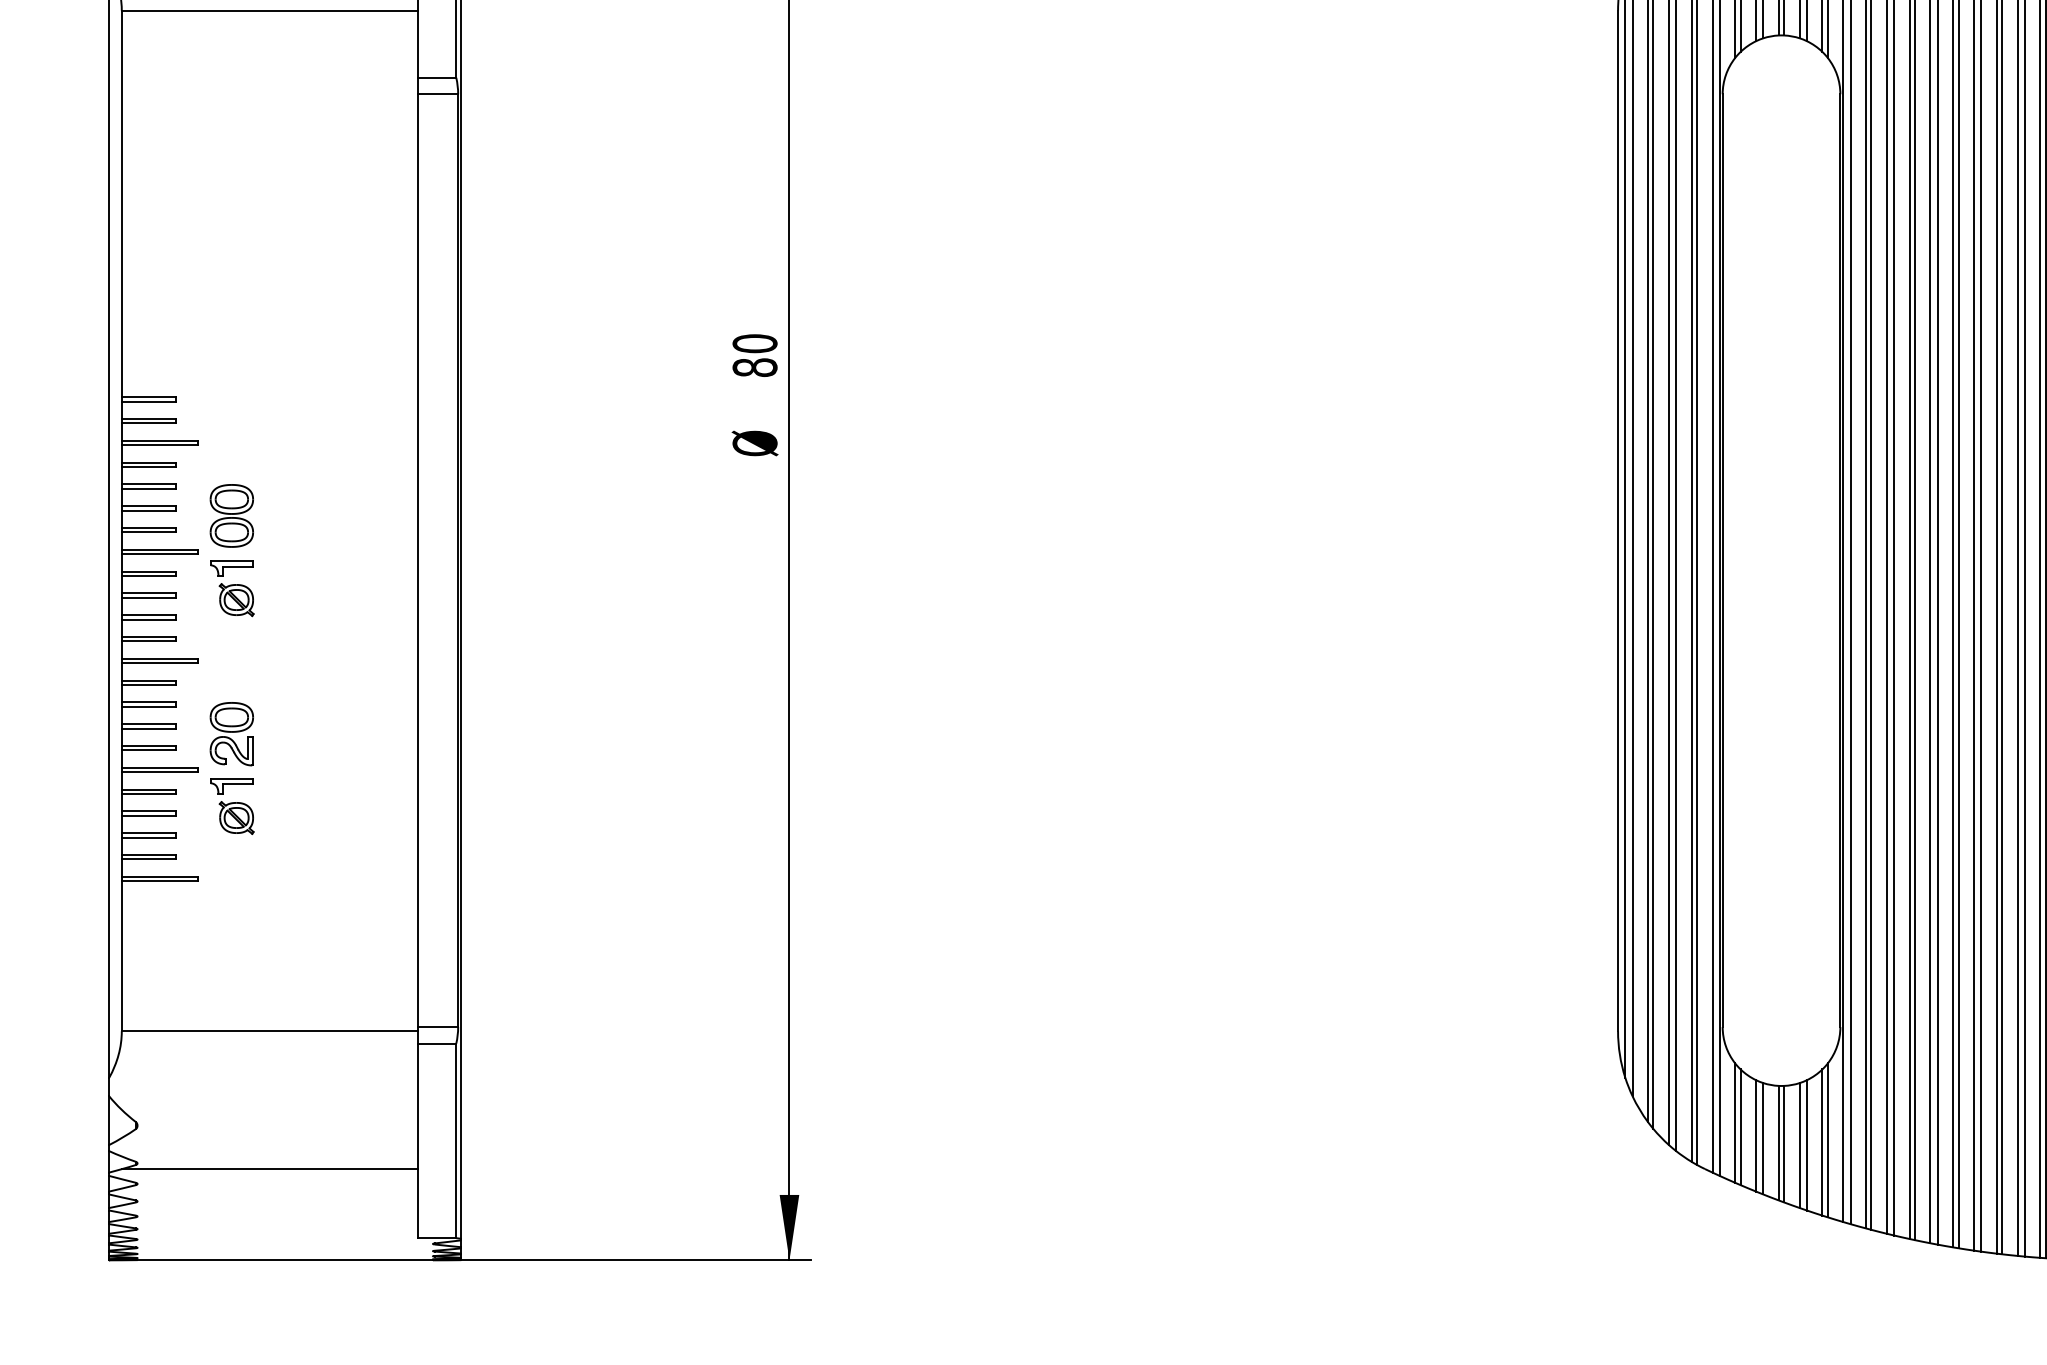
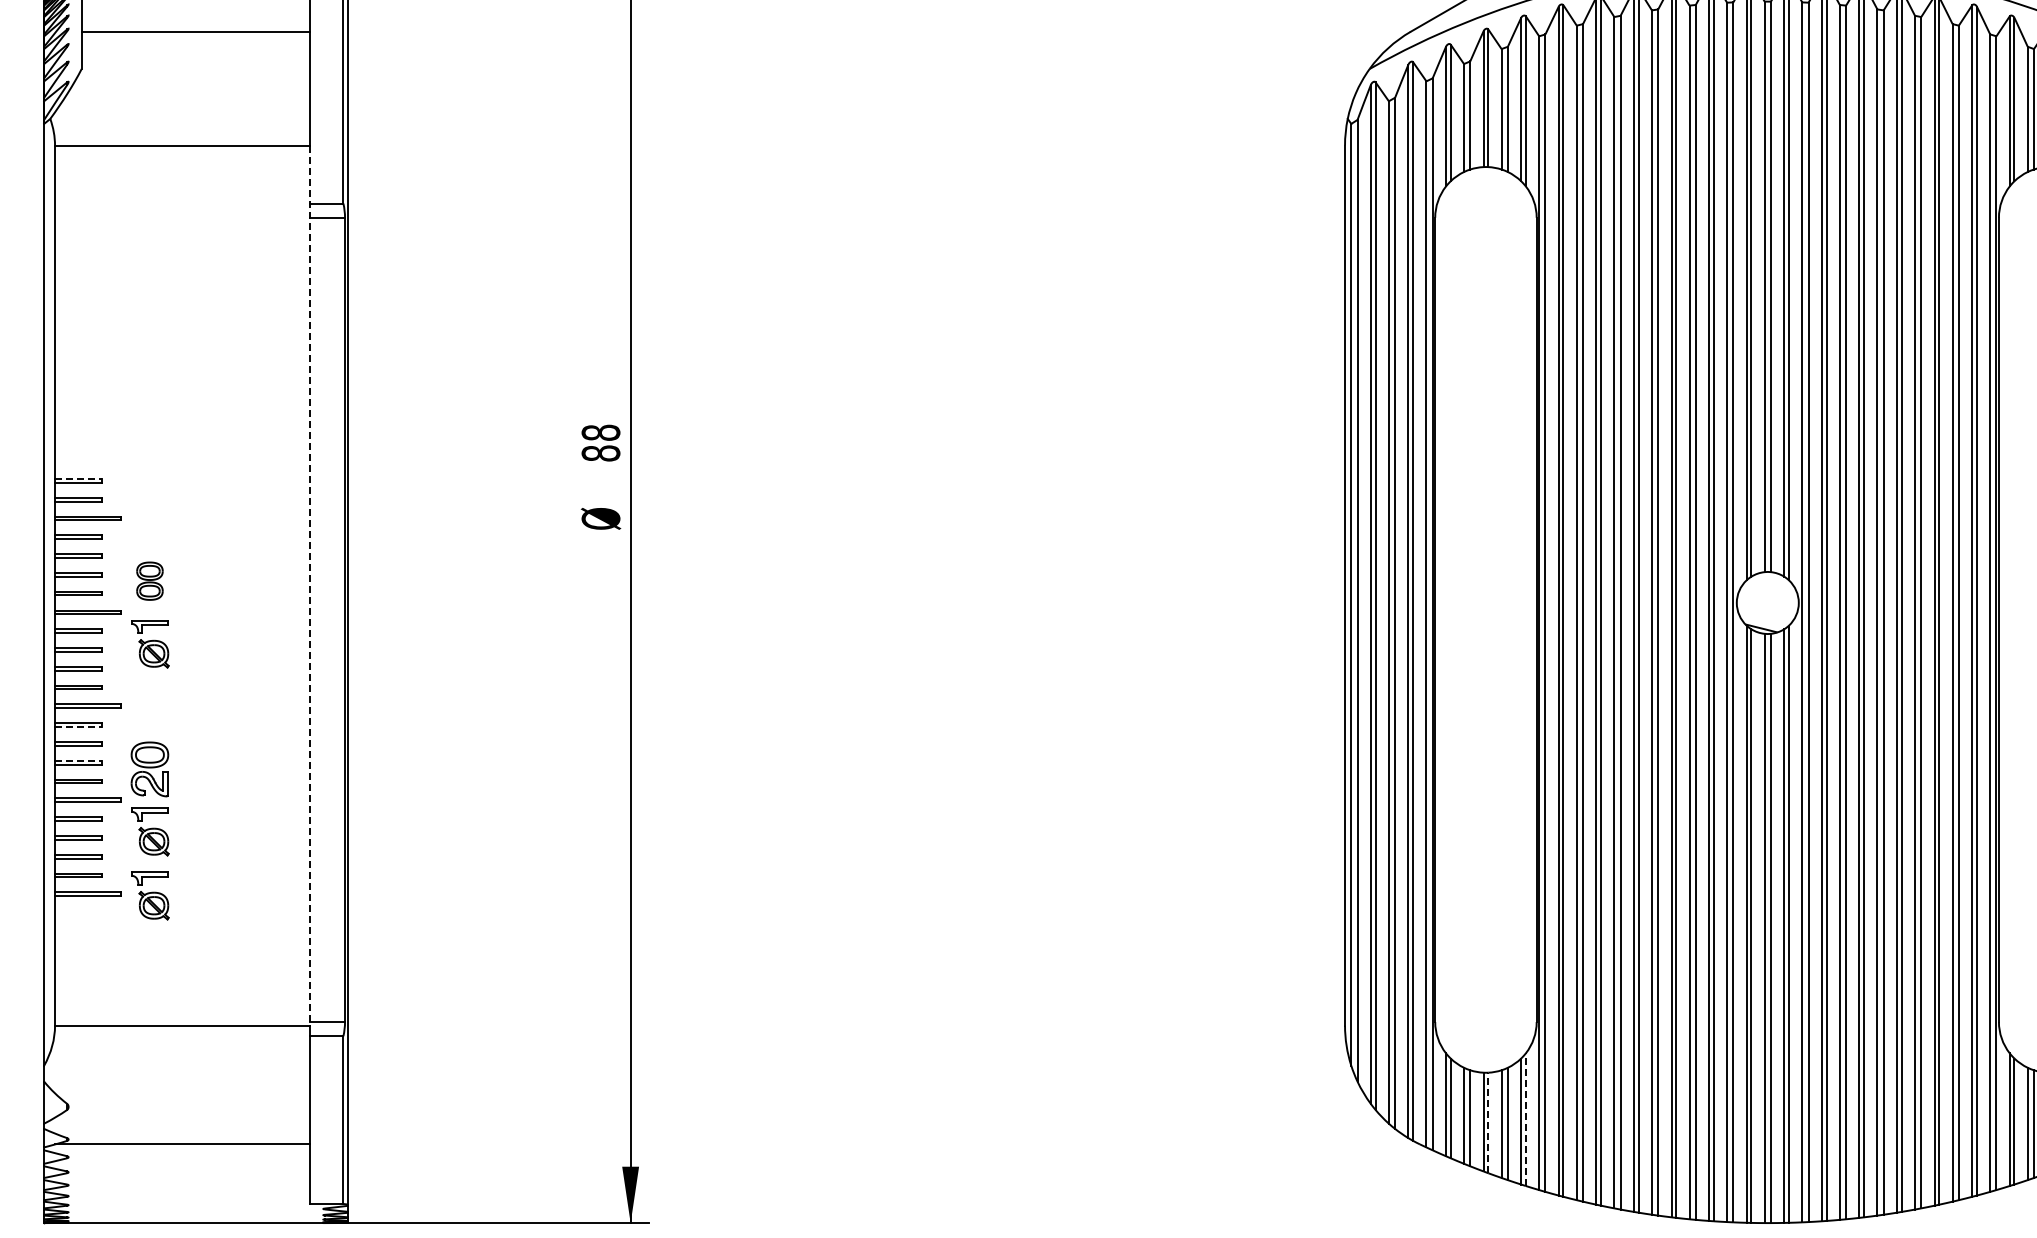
text: (754, 343) -> (600, 432), 80 -> 88
line: (150, 396) -> (79, 478), solid -> dashed
part: (231, 514) -> (149, 580), size x0.7
line: (418, 520) -> (310, 585), solid -> dashed
line: (150, 685) -> (79, 727), solid -> dashed
line: (150, 723) -> (79, 760), solid -> dashed
part: (232, 880) -> (150, 895), added
line: (1827, 1140) -> (1525, 1119), solid -> dashed
line: (1784, 1143) -> (1488, 1122), solid -> dashed

